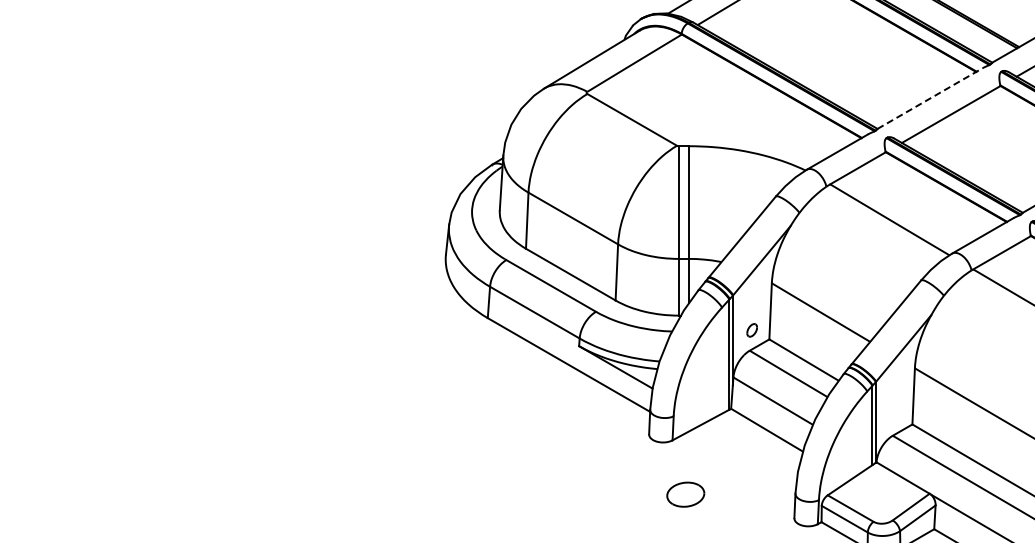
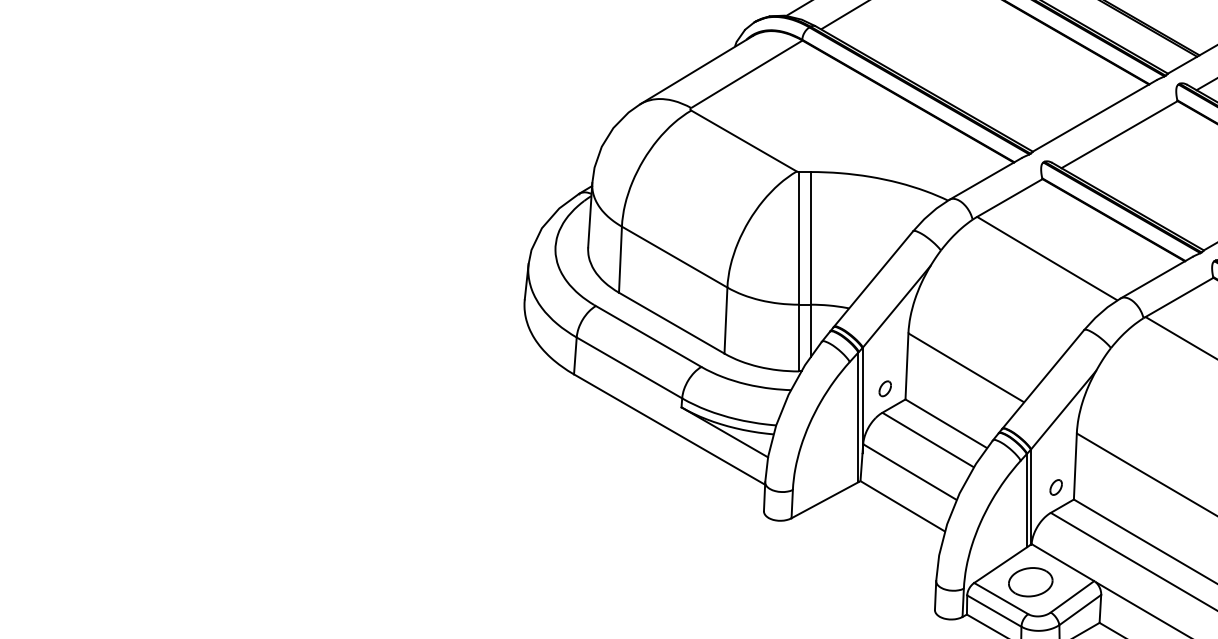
line: (930, 98) -> (1095, 115), dashed -> solid
part: (897, 414) -> (1056, 487), added
part: (685, 494) -> (1030, 582), moved

